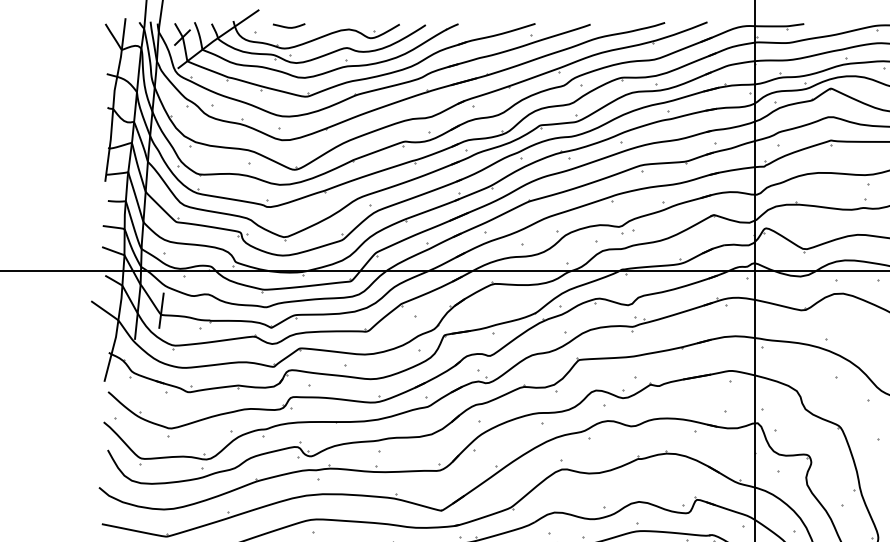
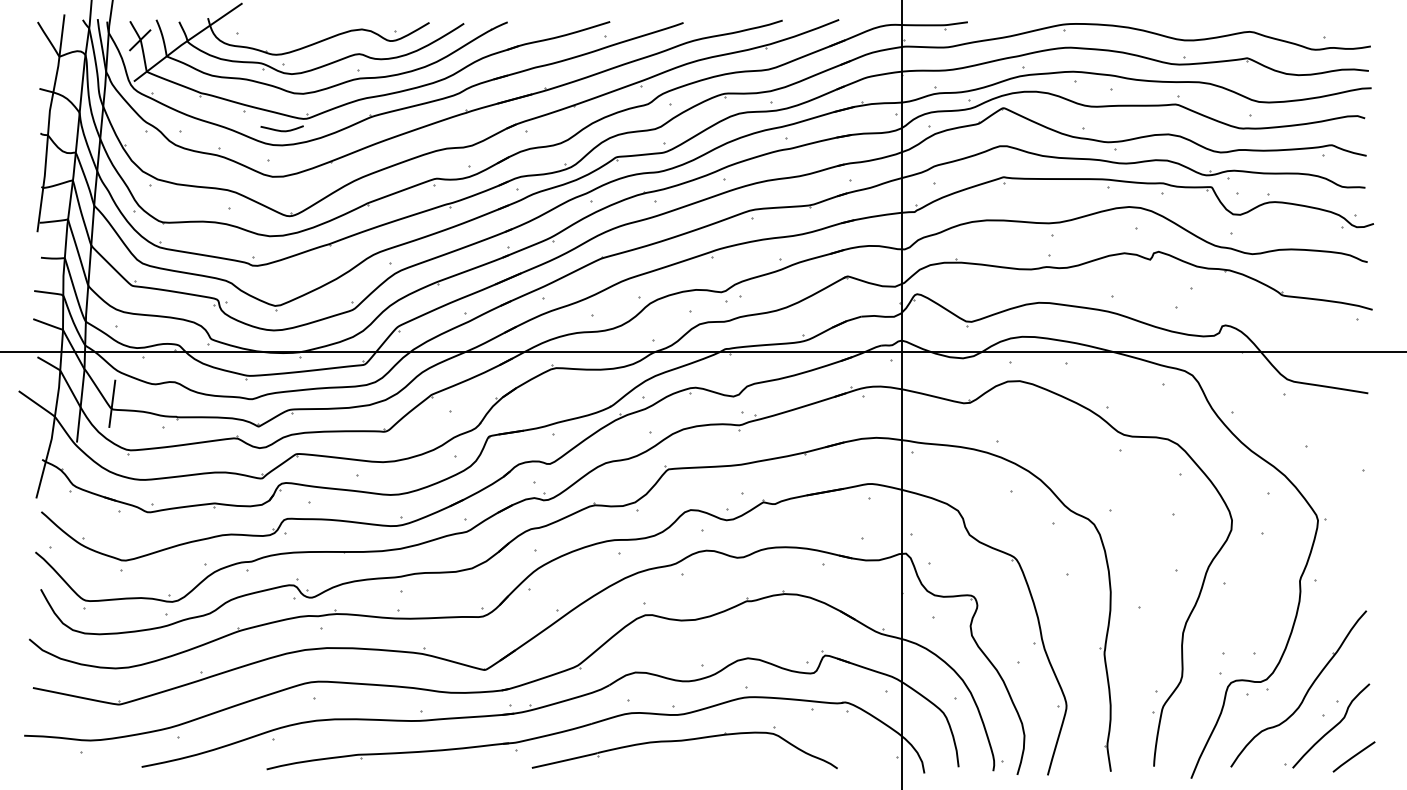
curve: (288, 27) -> (281, 130), moved

